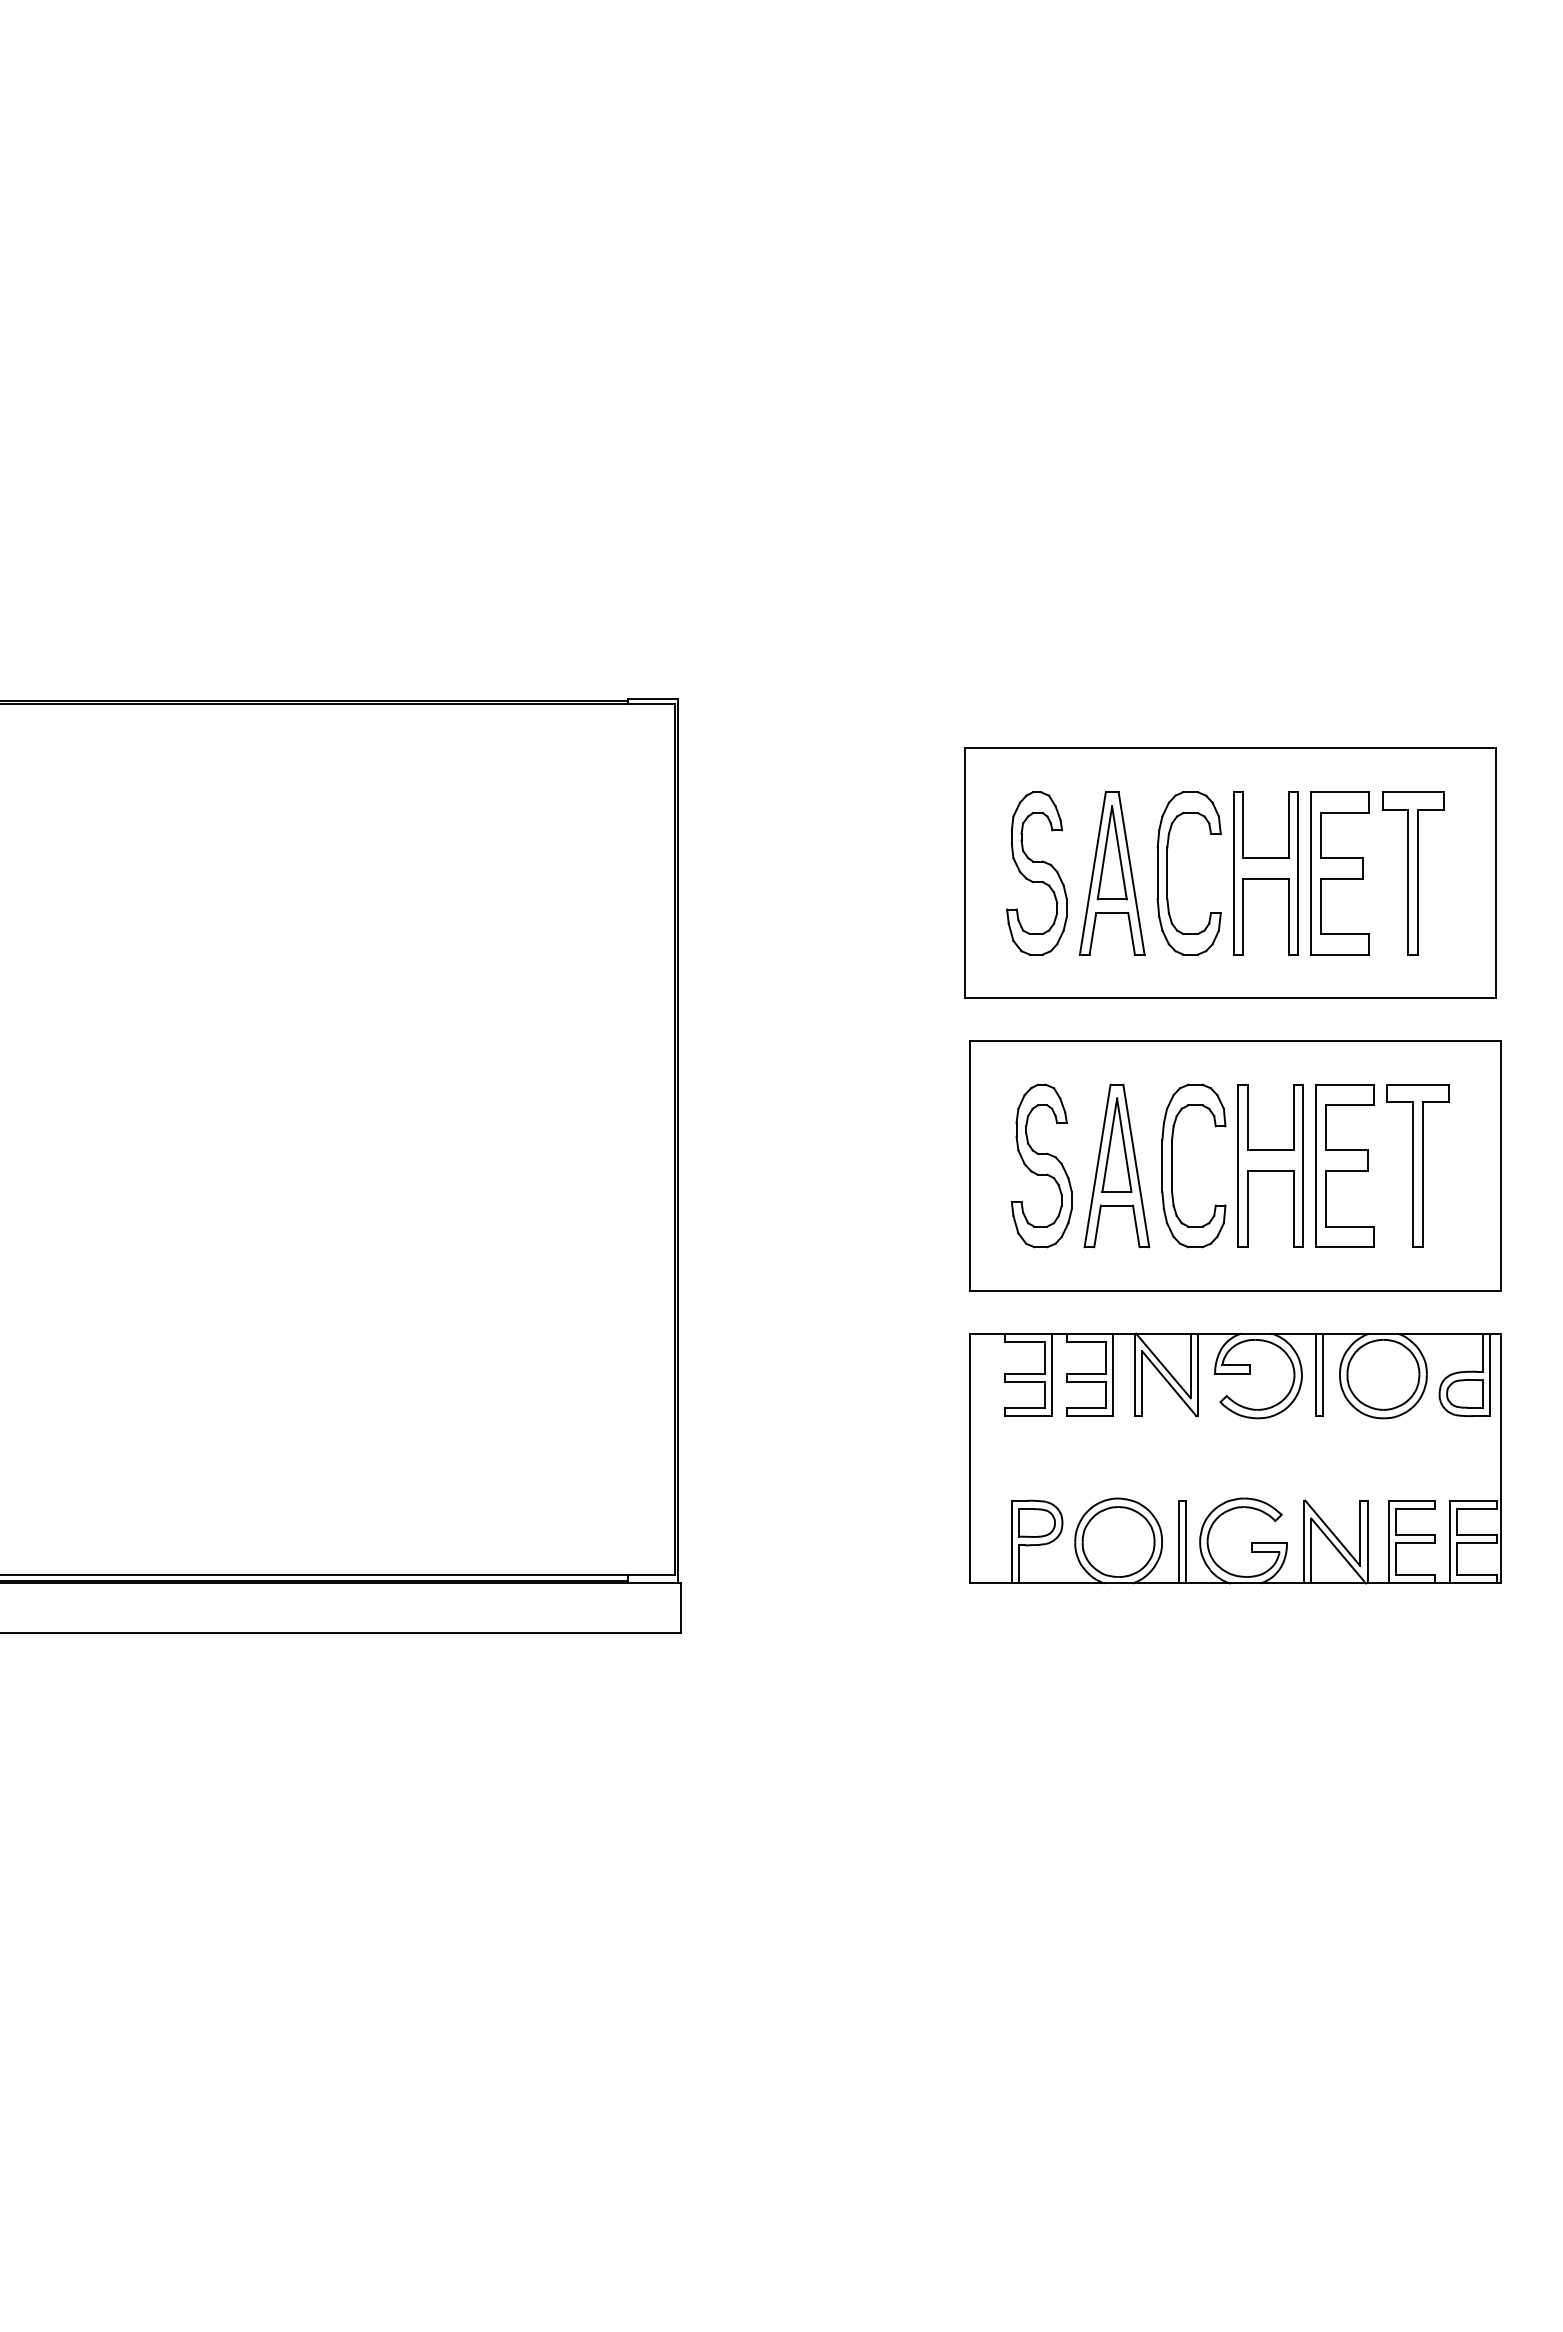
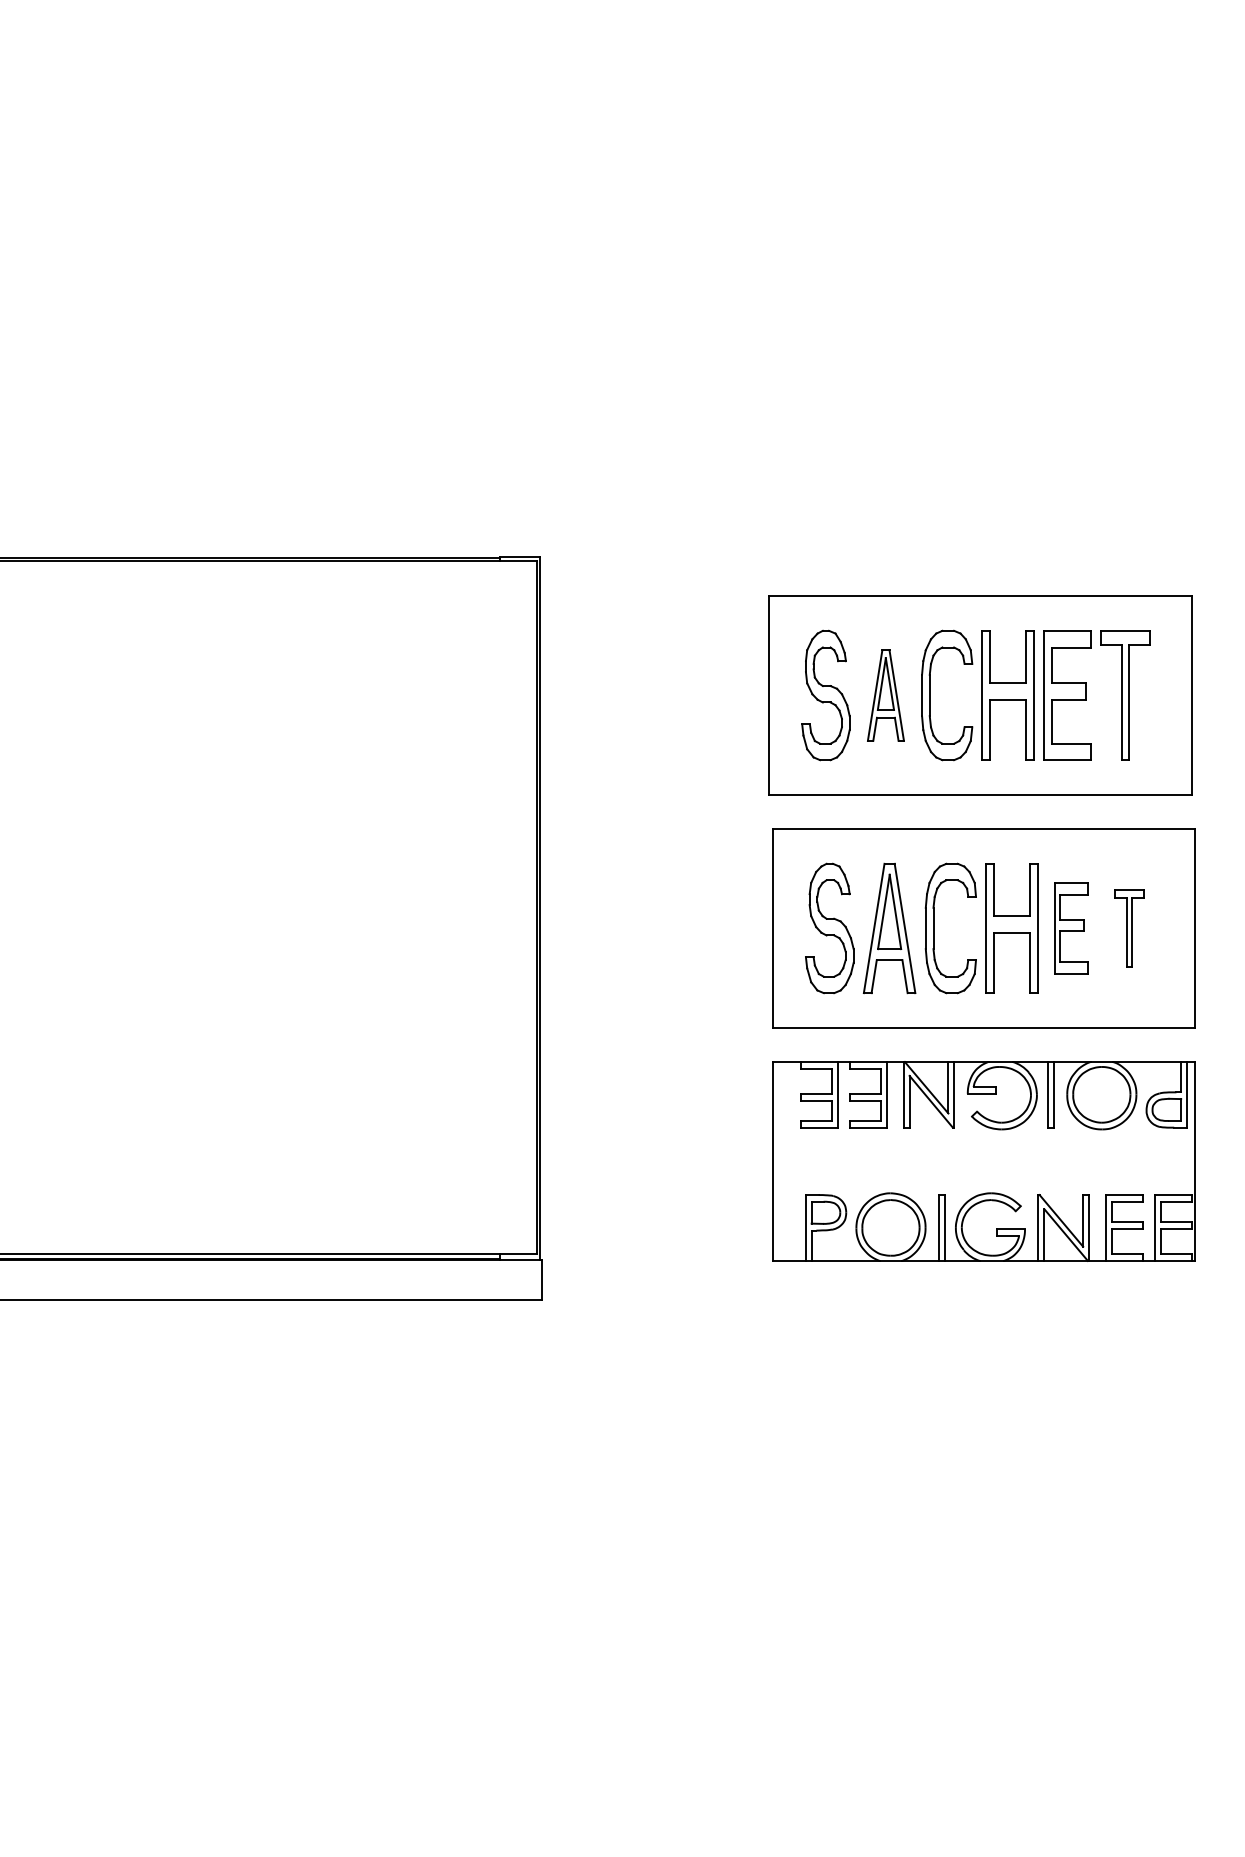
part: (1112, 873) -> (886, 695), size x0.7
part: (1344, 1165) -> (1070, 928), size x0.7
part: (1417, 1165) -> (1128, 928), size x0.6

